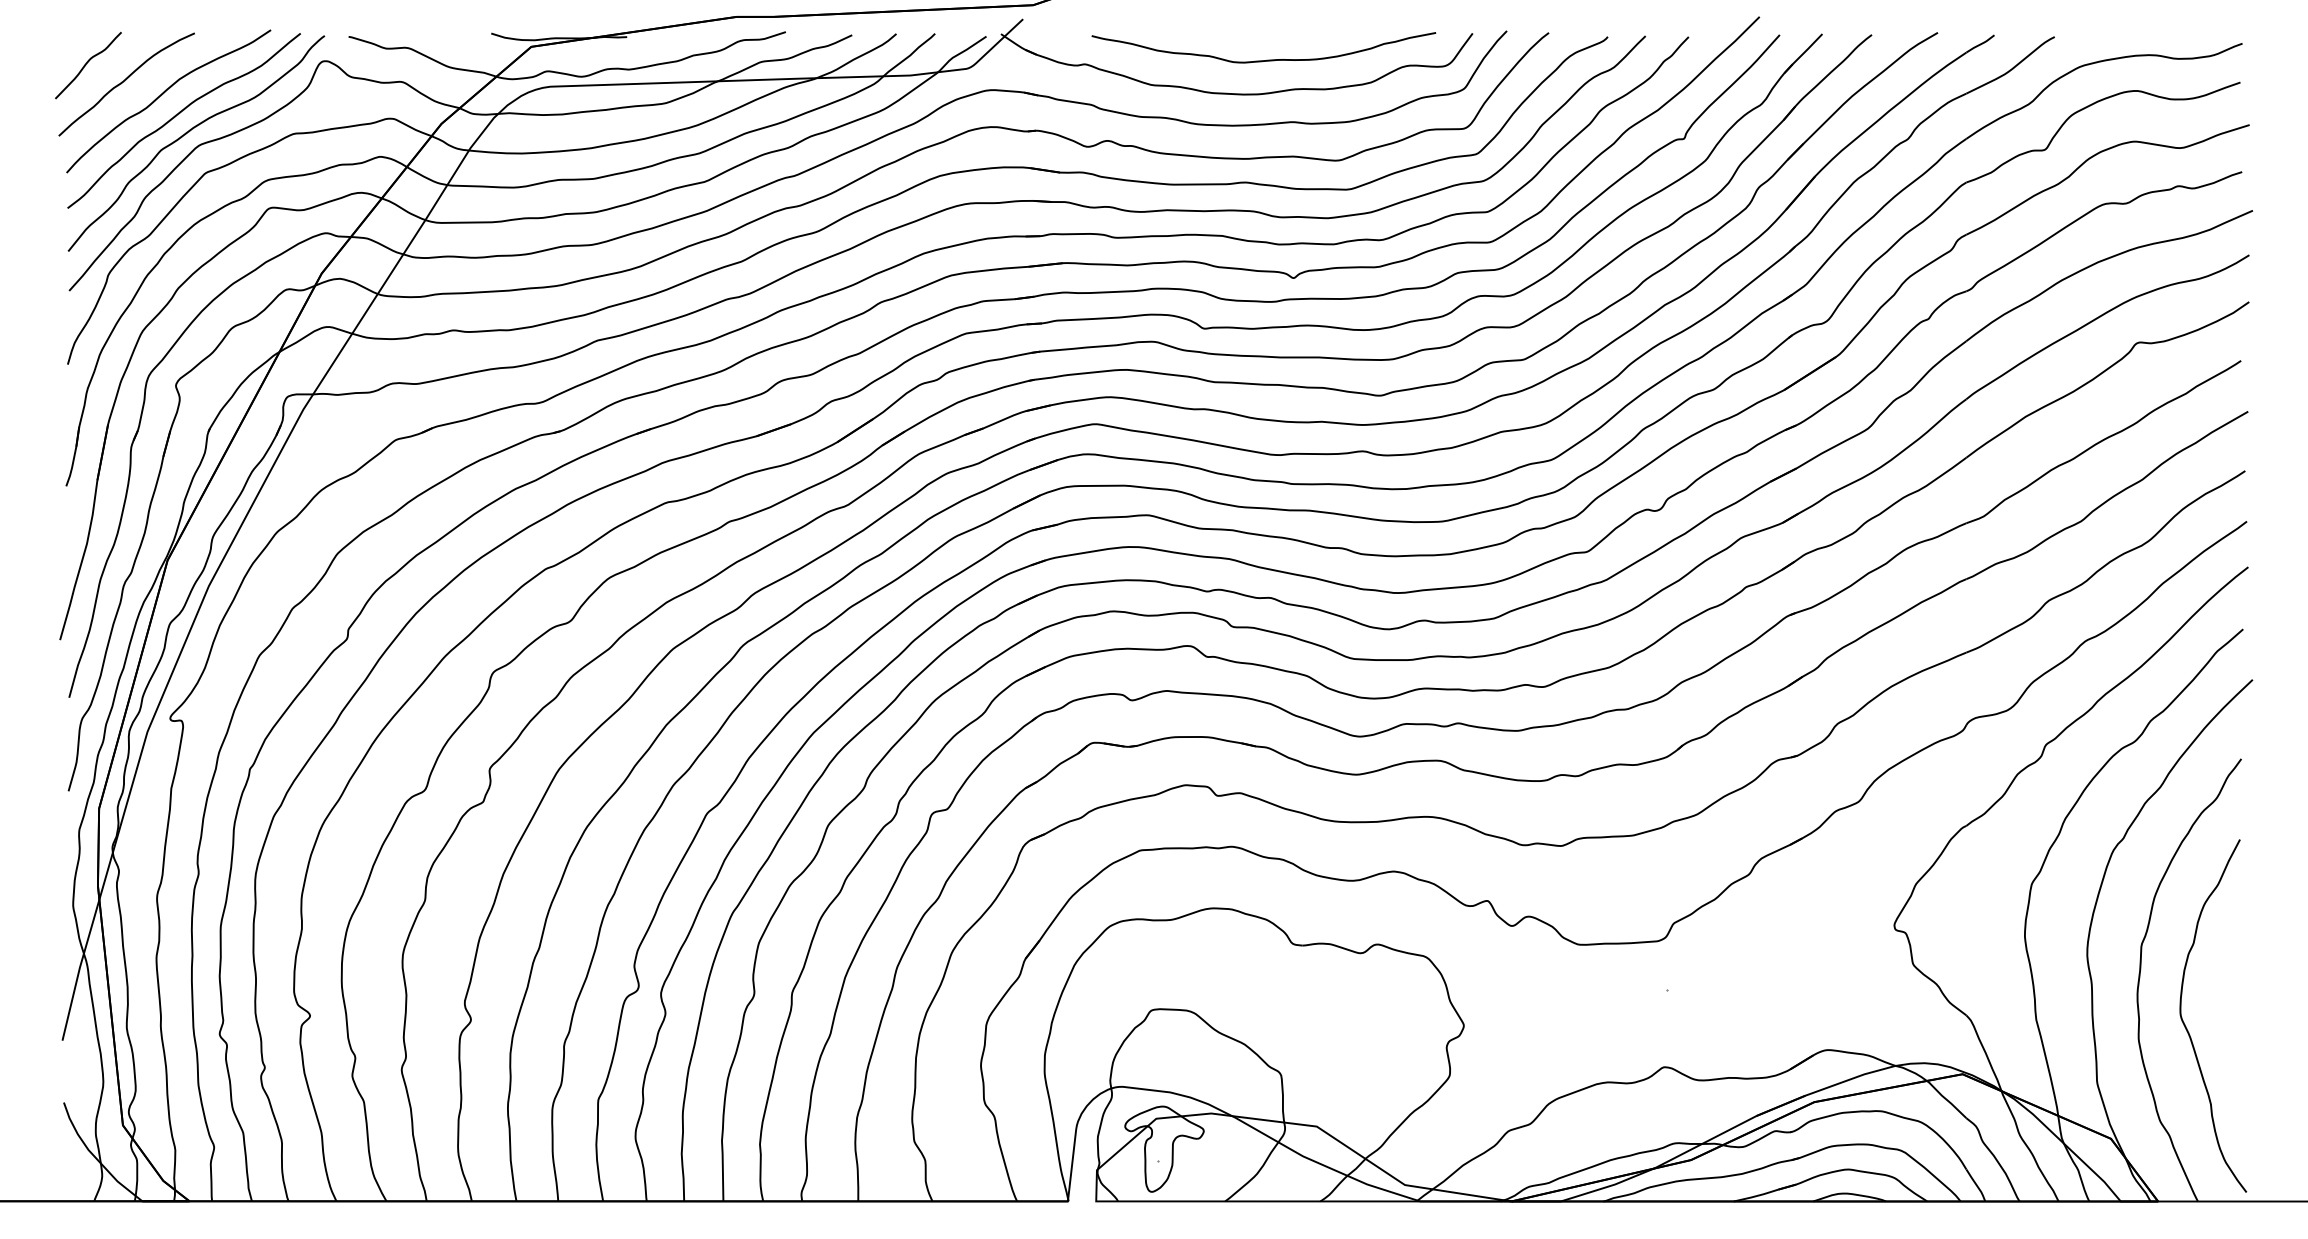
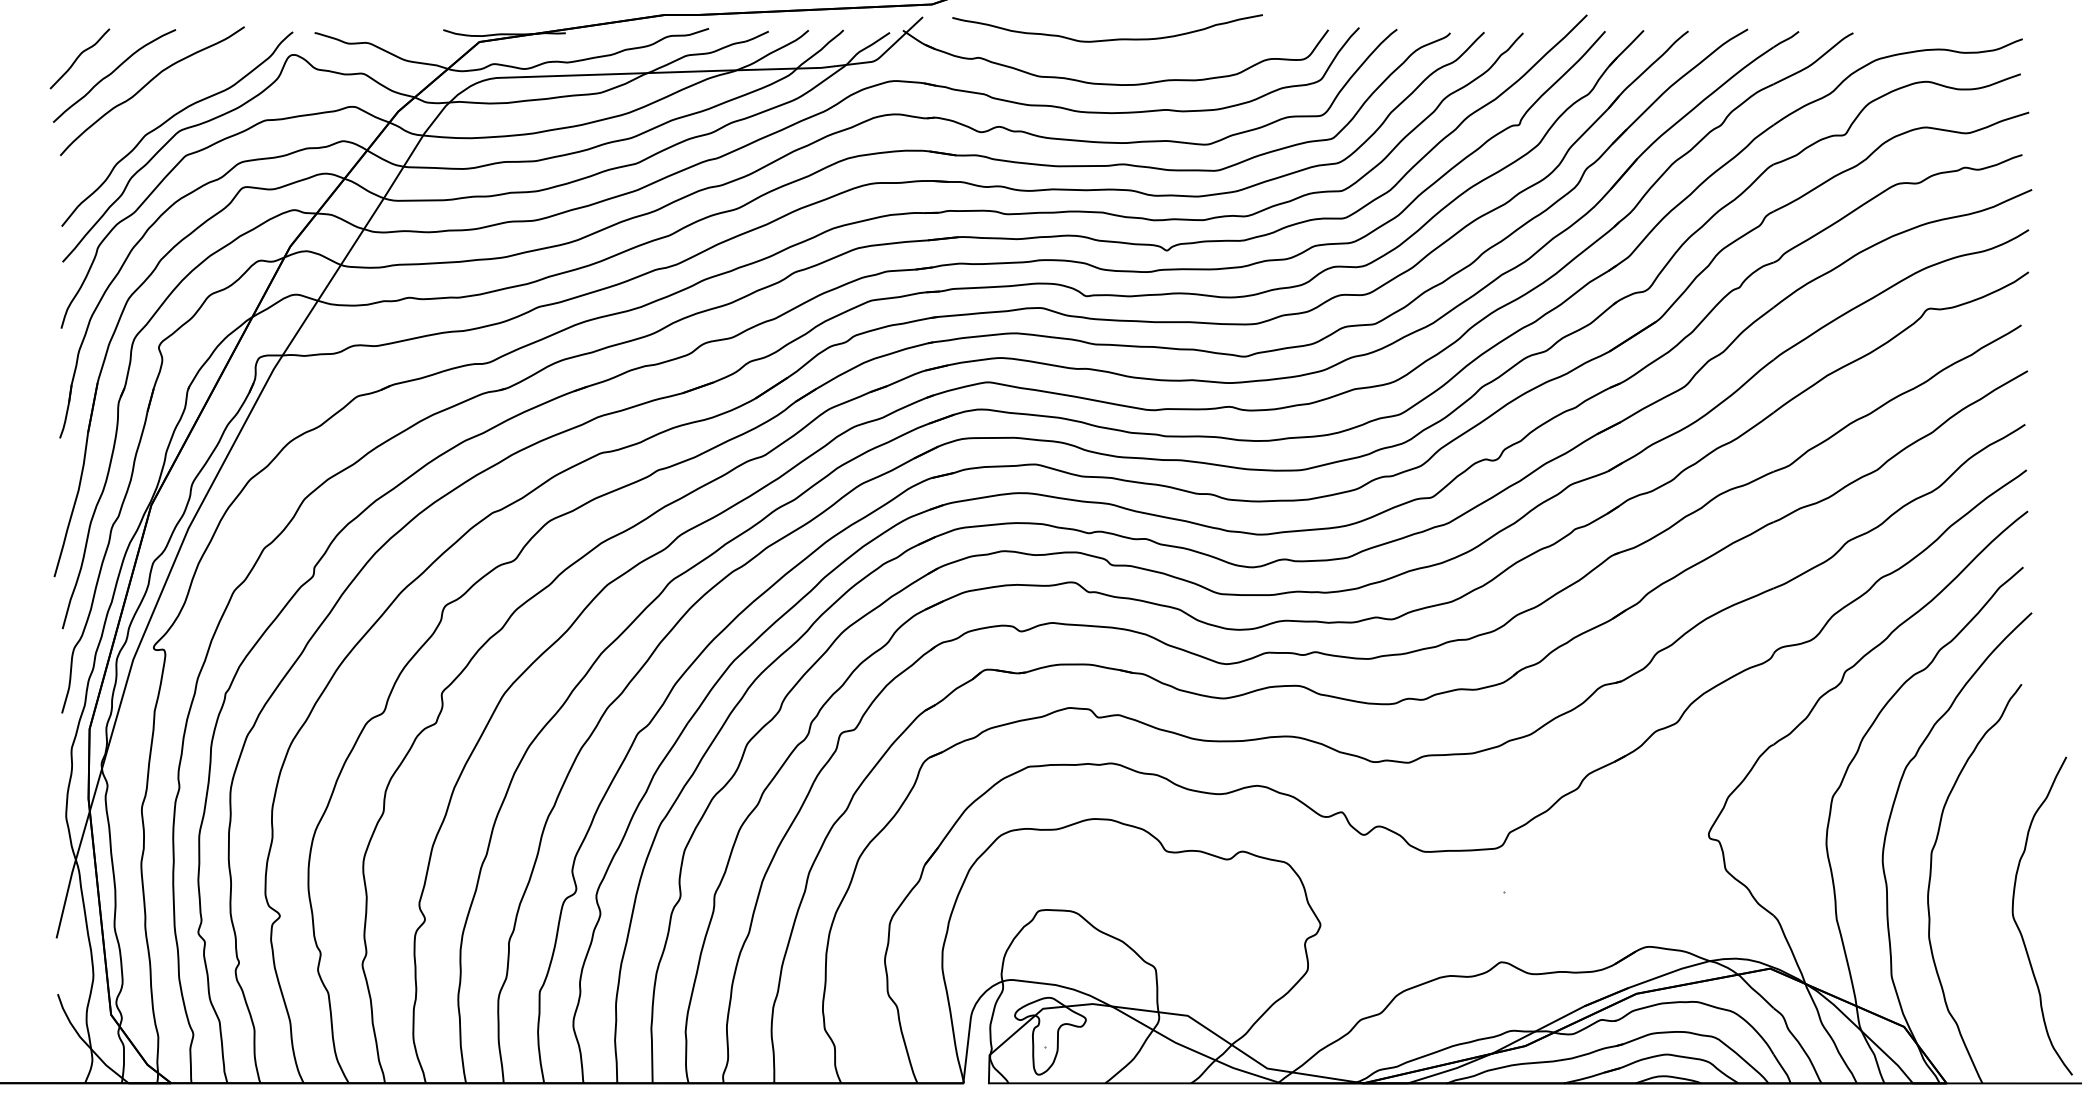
curve: (1267, 59) -> (1110, 39), moved
curve: (179, 114) -> (162, 103), removed
curve: (2187, 1028) -> (2019, 927), moved

